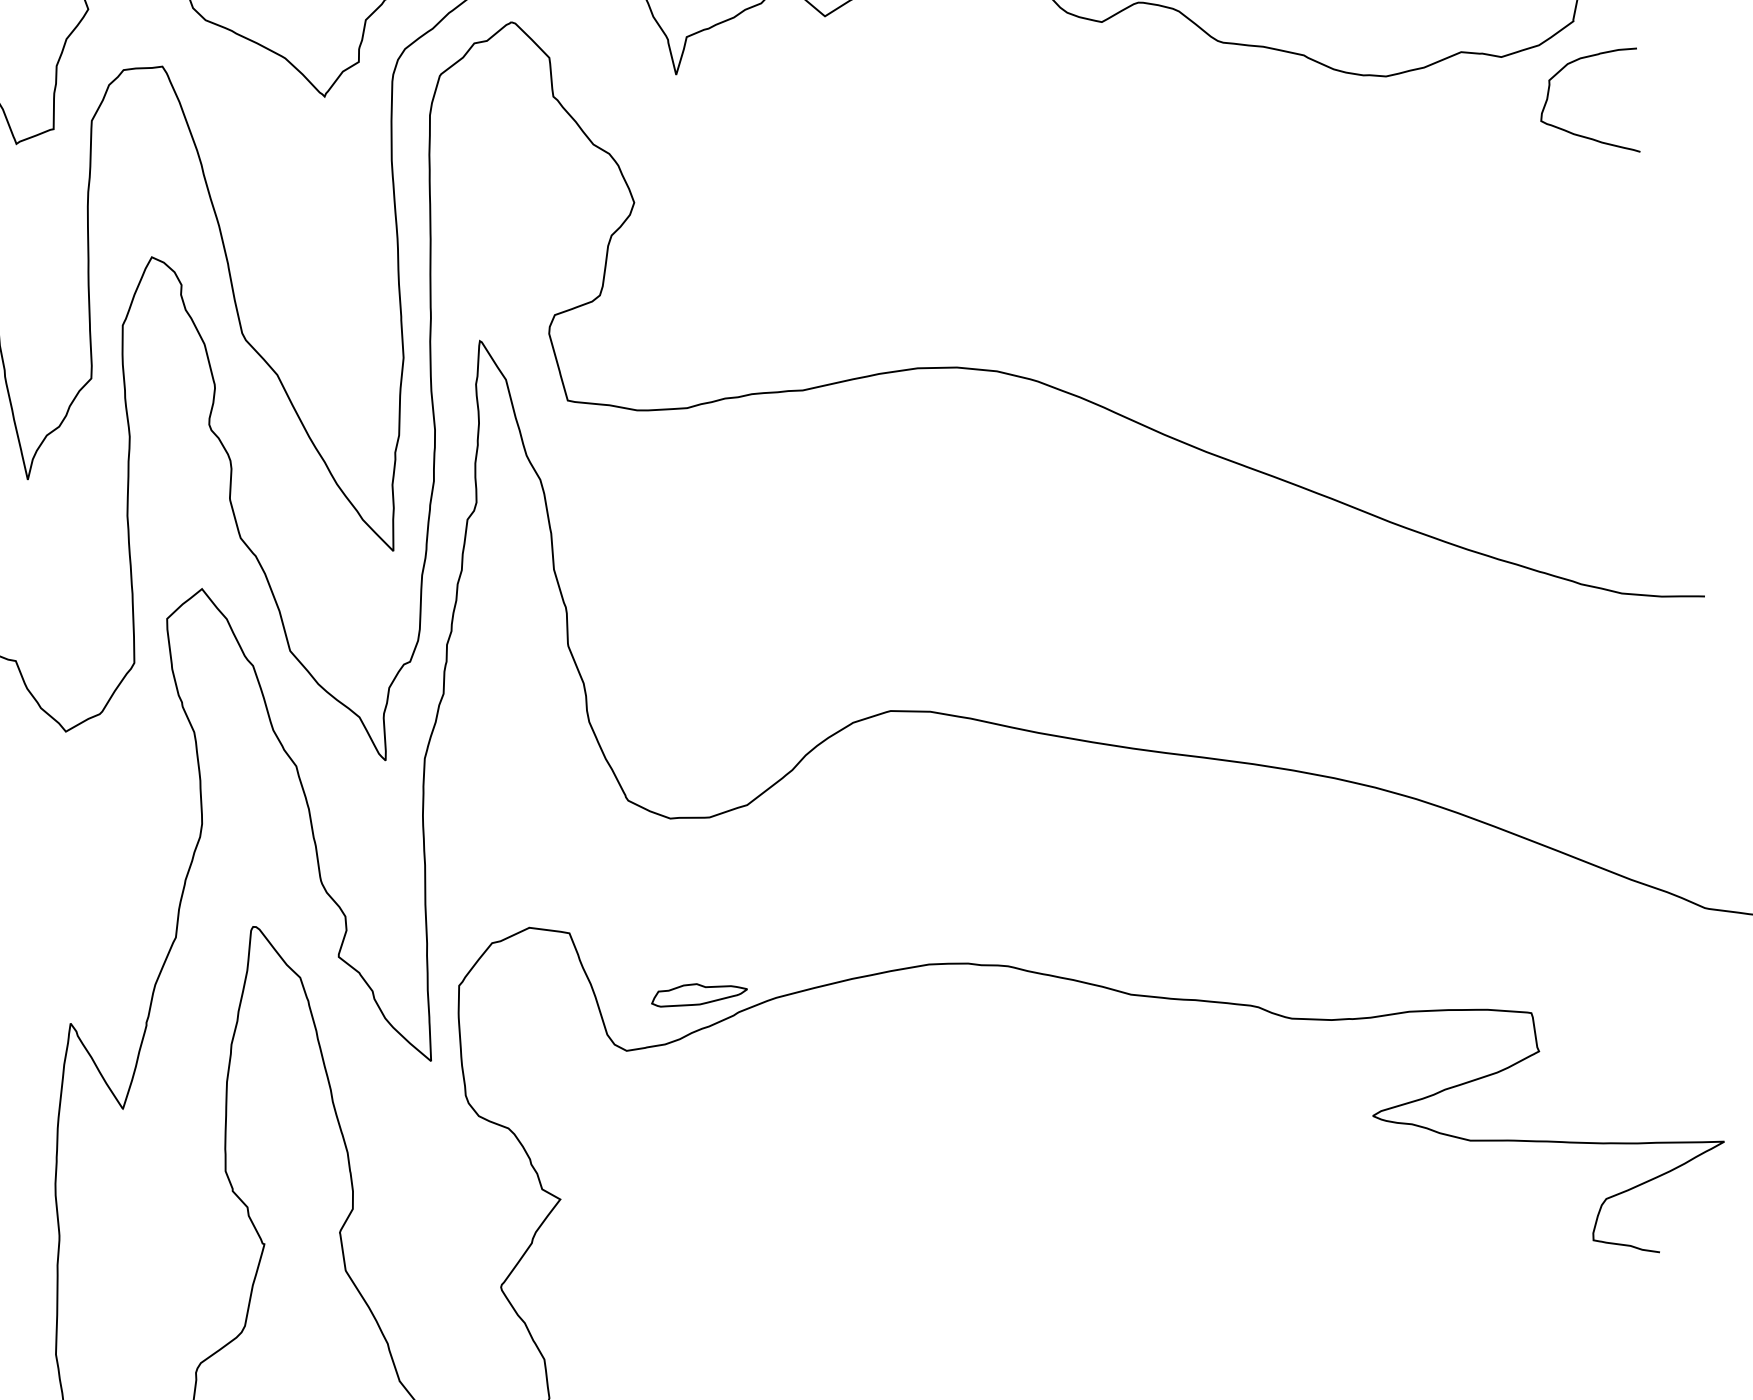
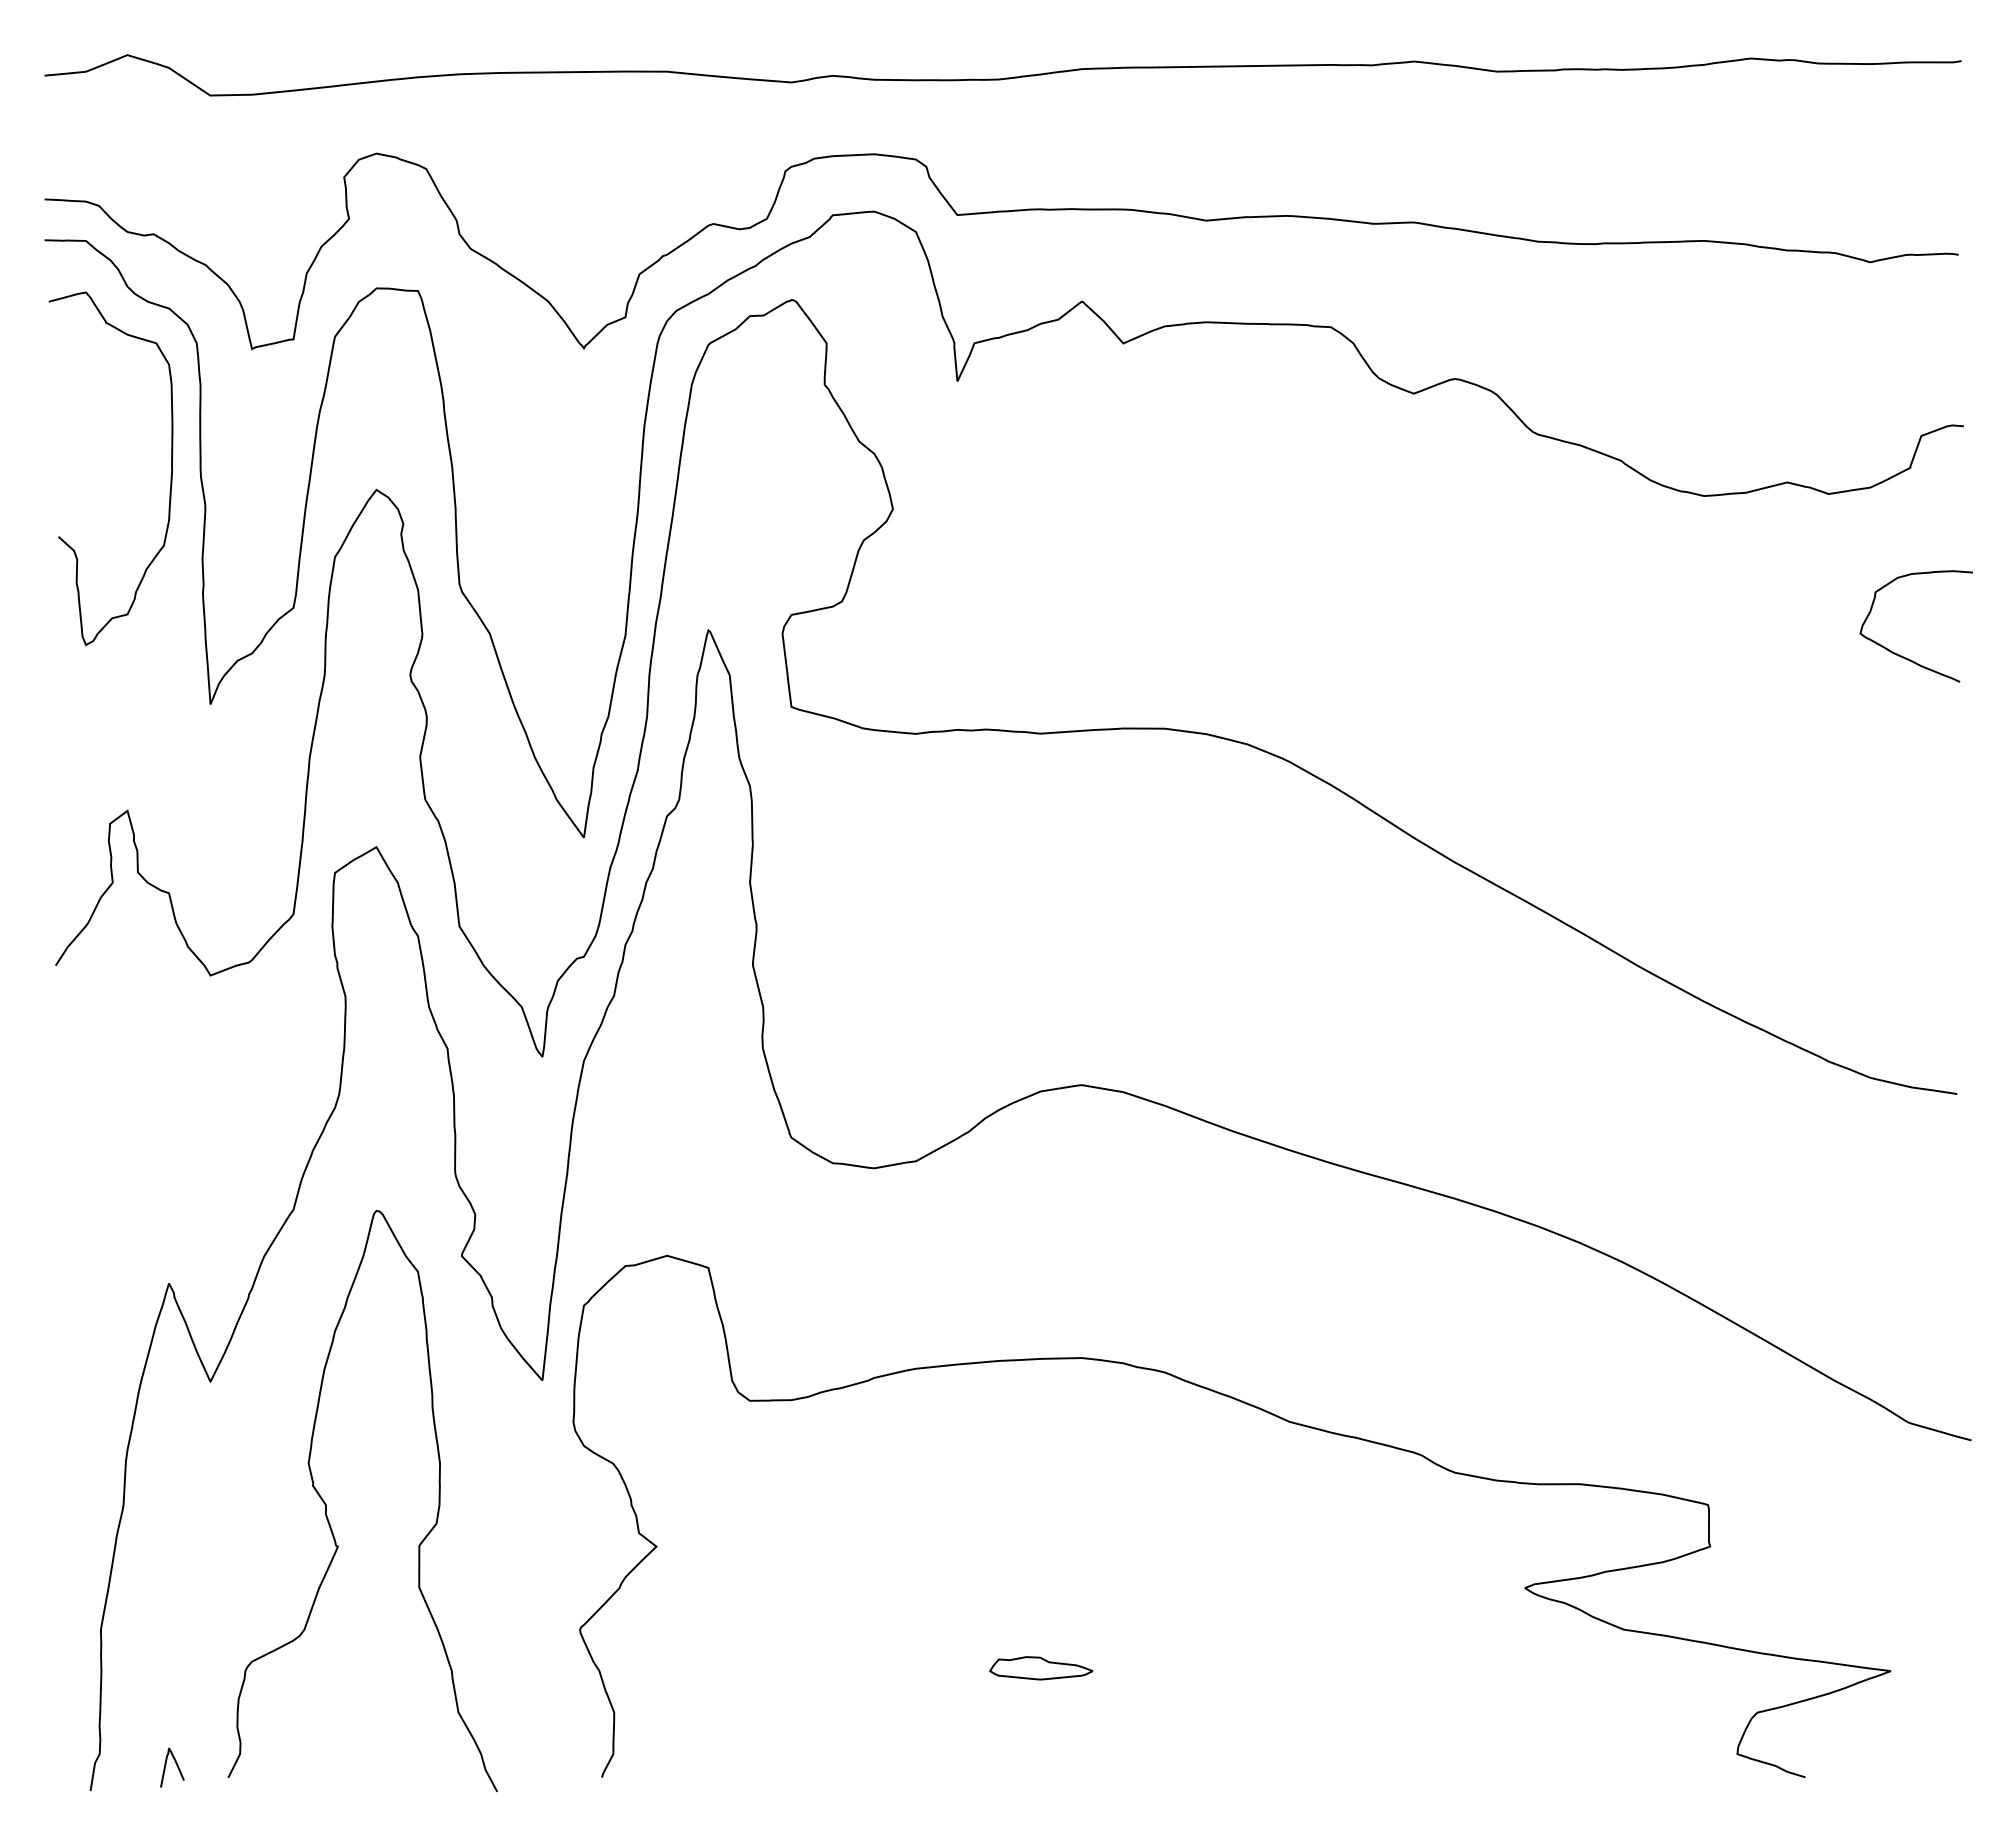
curve: (1585, 136) -> (1904, 656), moved
part: (699, 993) -> (1041, 1668), moved

